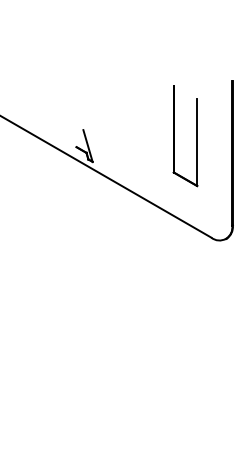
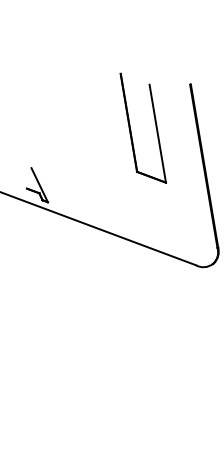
part: (174, 136) -> (130, 131), moved

